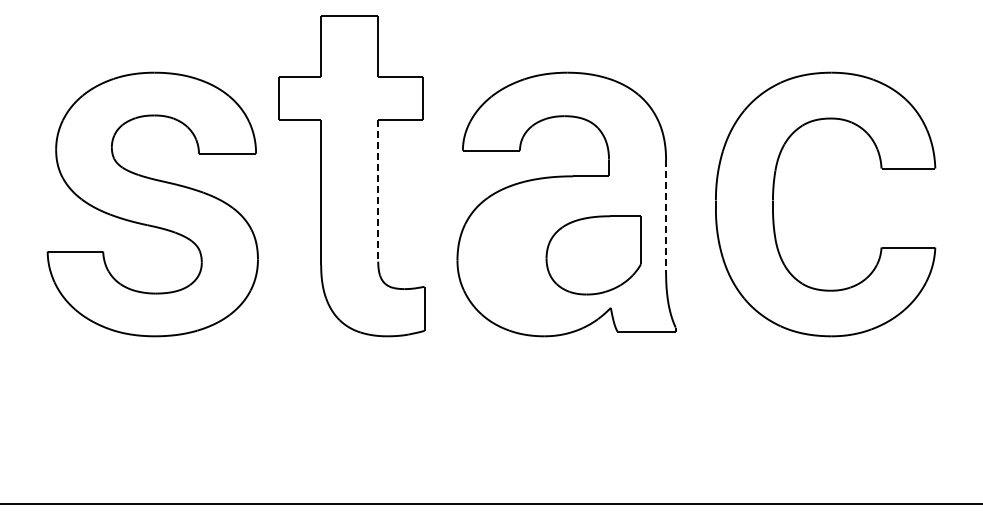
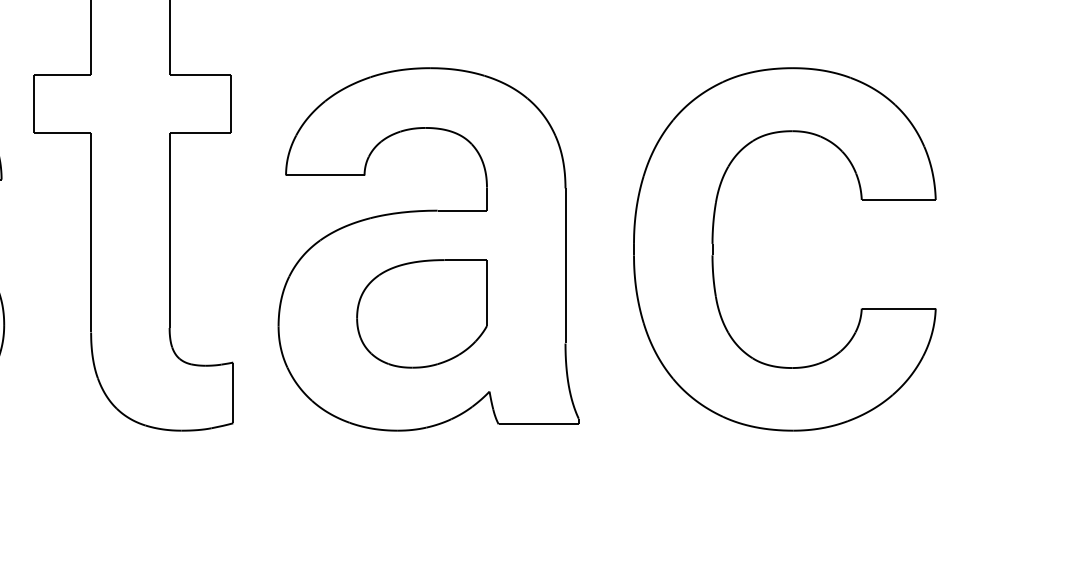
line: (378, 190) -> (169, 230), dashed -> solid
line: (666, 217) -> (566, 267), dashed -> solid
part: (593, 255) -> (421, 314), moved

